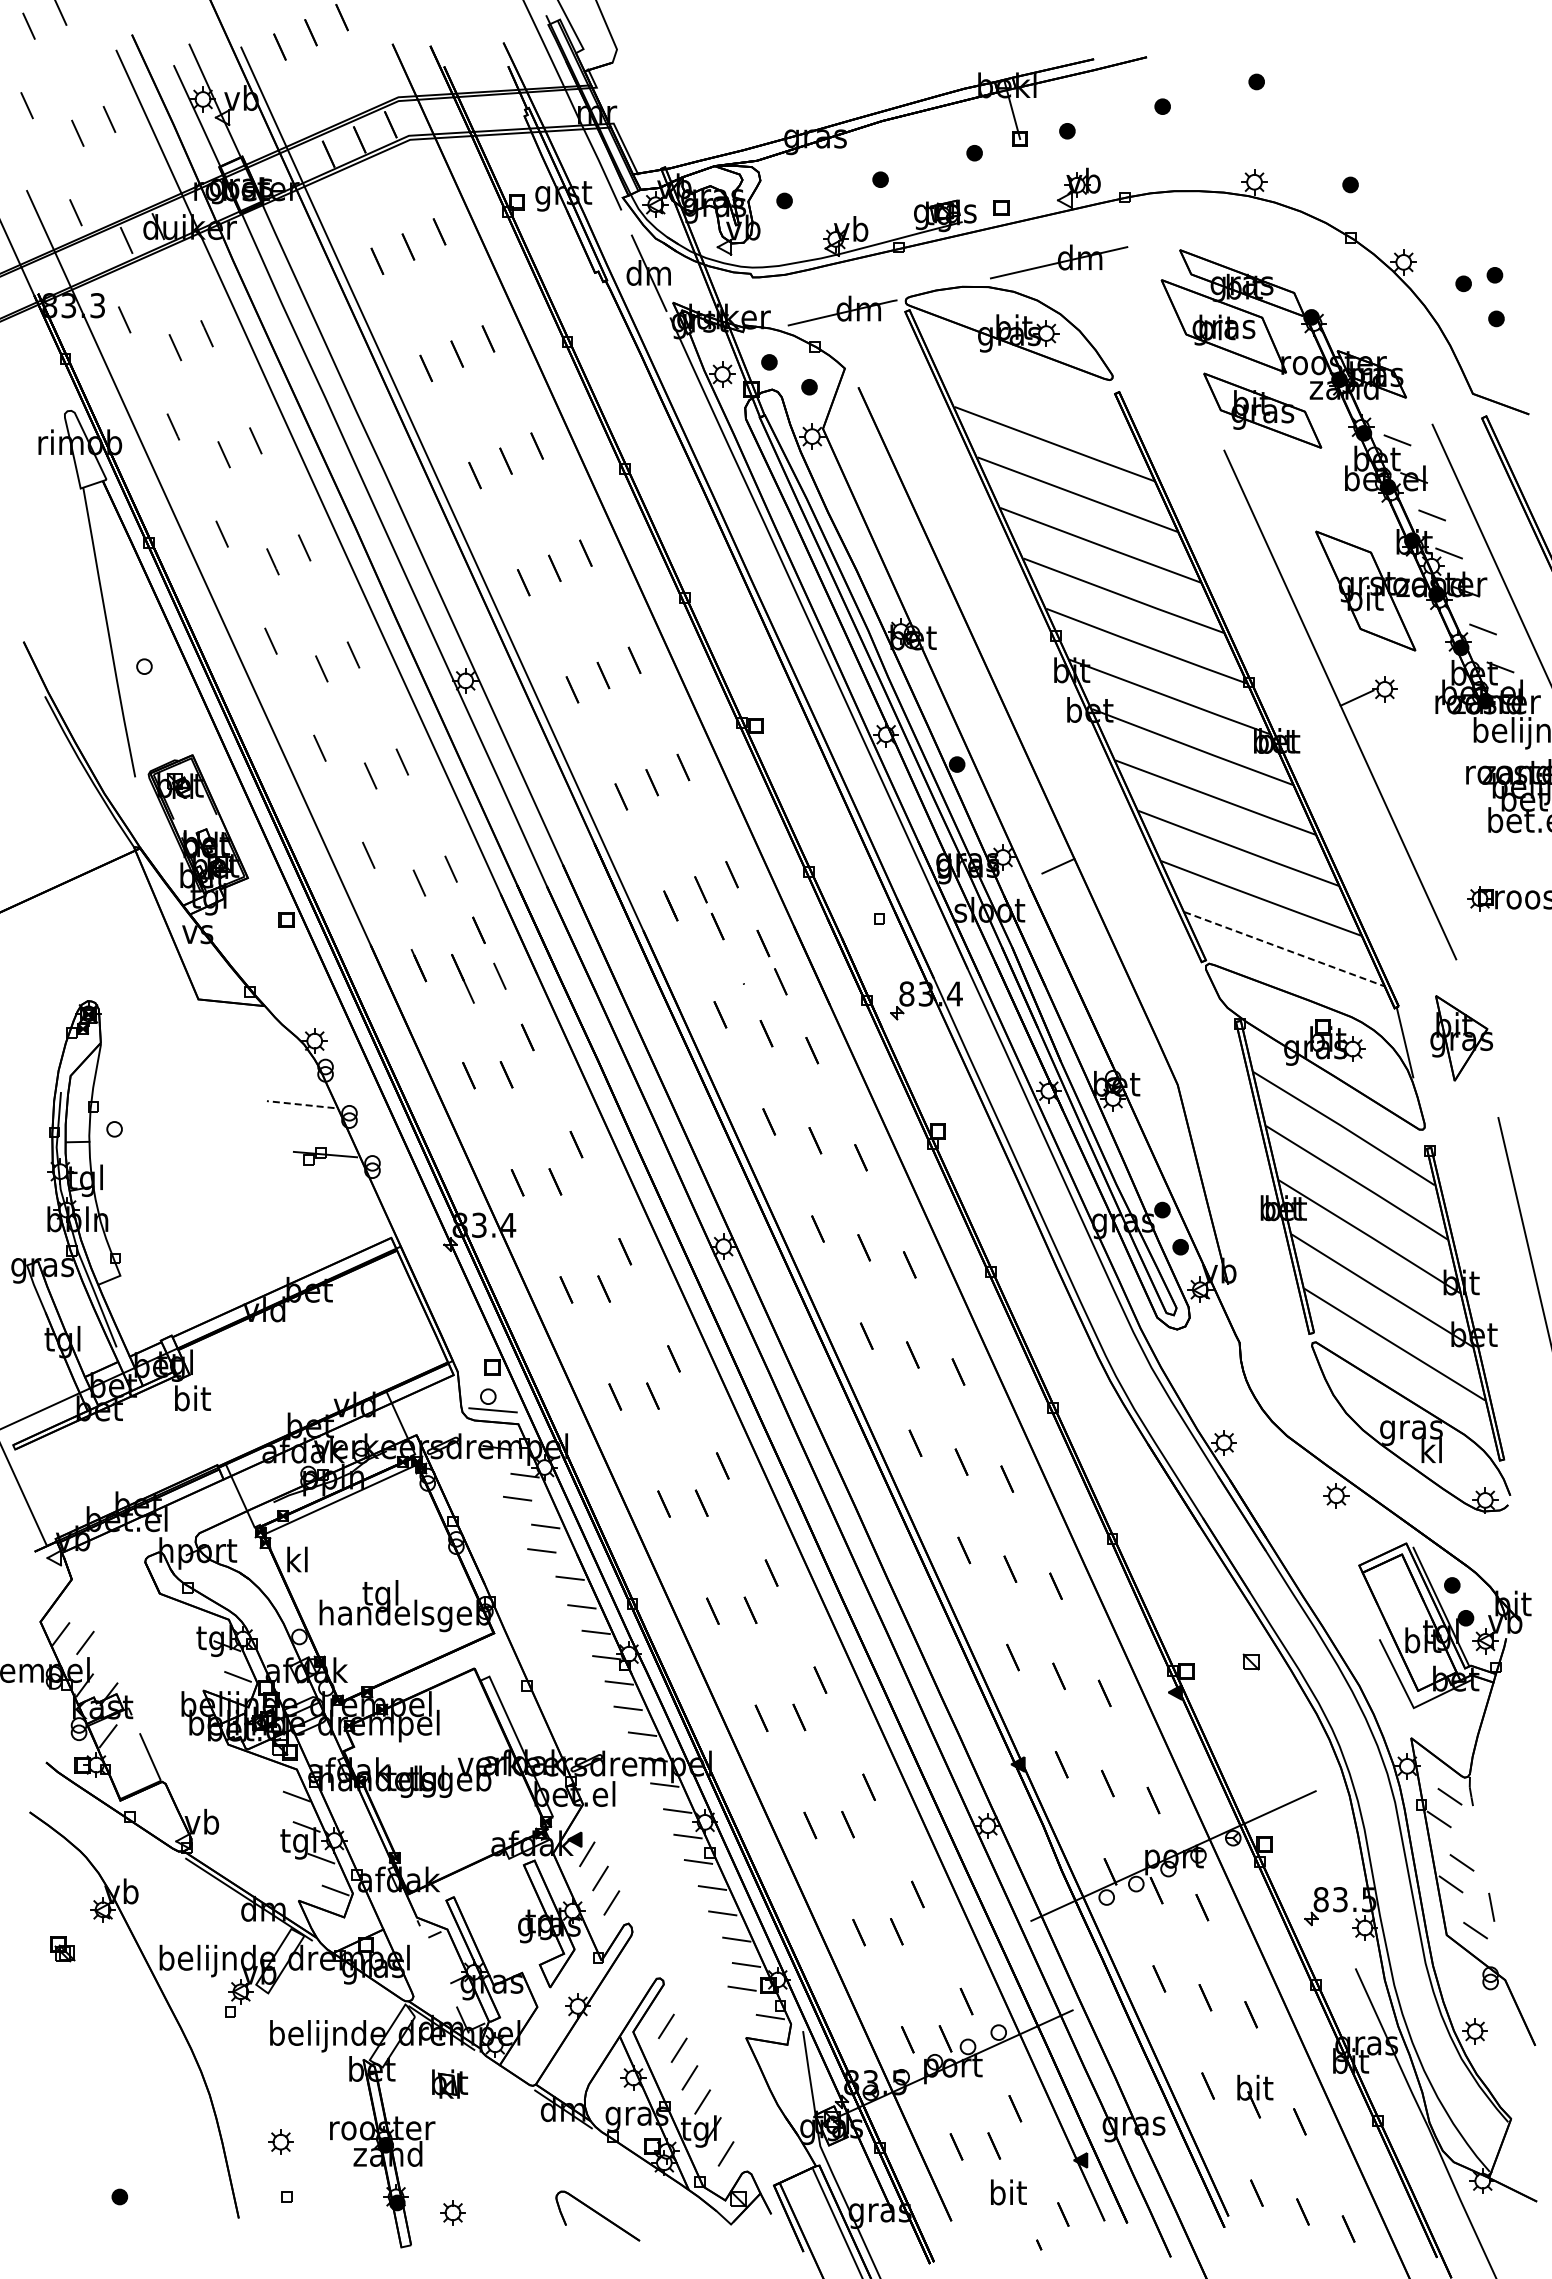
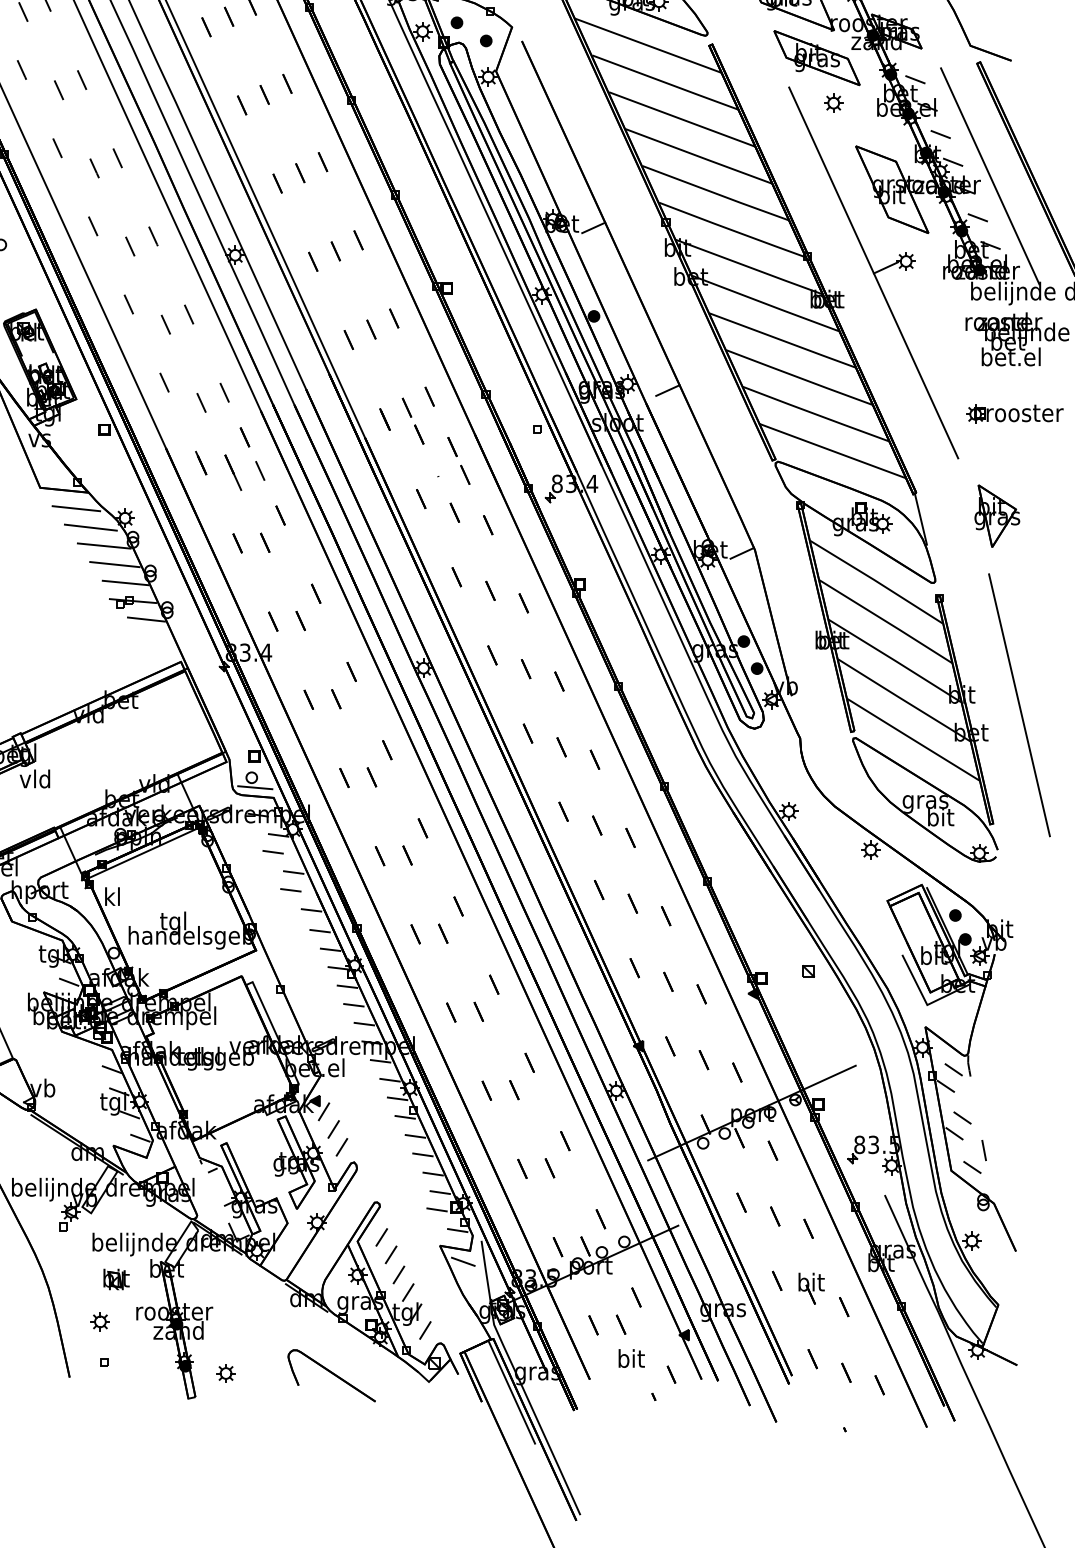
line: (1031, 393) -> (648, 45), added
part: (1285, 472) -> (833, 103), added
line: (956, 643) -> (593, 228), added
line: (1284, 949) -> (832, 451), dashed -> solid
line: (247, 1027) -> (76, 508), added
part: (1461, 1038) -> (997, 516), moved
line: (267, 1053) -> (90, 527), added
line: (286, 1078) -> (104, 545), added
line: (1160, 1088) -> (742, 552), added
line: (300, 1104) -> (114, 564), dashed -> solid
line: (315, 1129) -> (125, 582), added
line: (343, 1179) -> (146, 619), added
text: (190, 1398) -> (34, 779), bit -> vld
text: (1432, 1450) -> (940, 817), kl -> bit
line: (777, 2059) -> (462, 1261), added
part: (450, 2083) -> (116, 1279), moved
part: (597, 2216) -> (331, 1376), size x1.43

